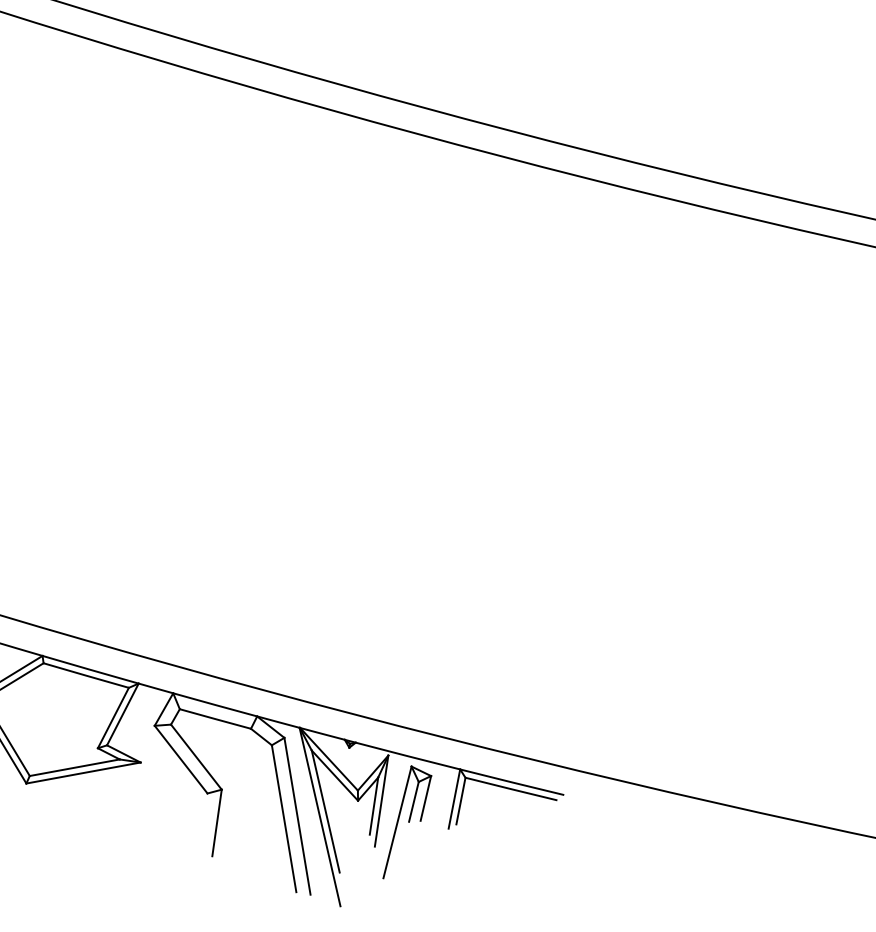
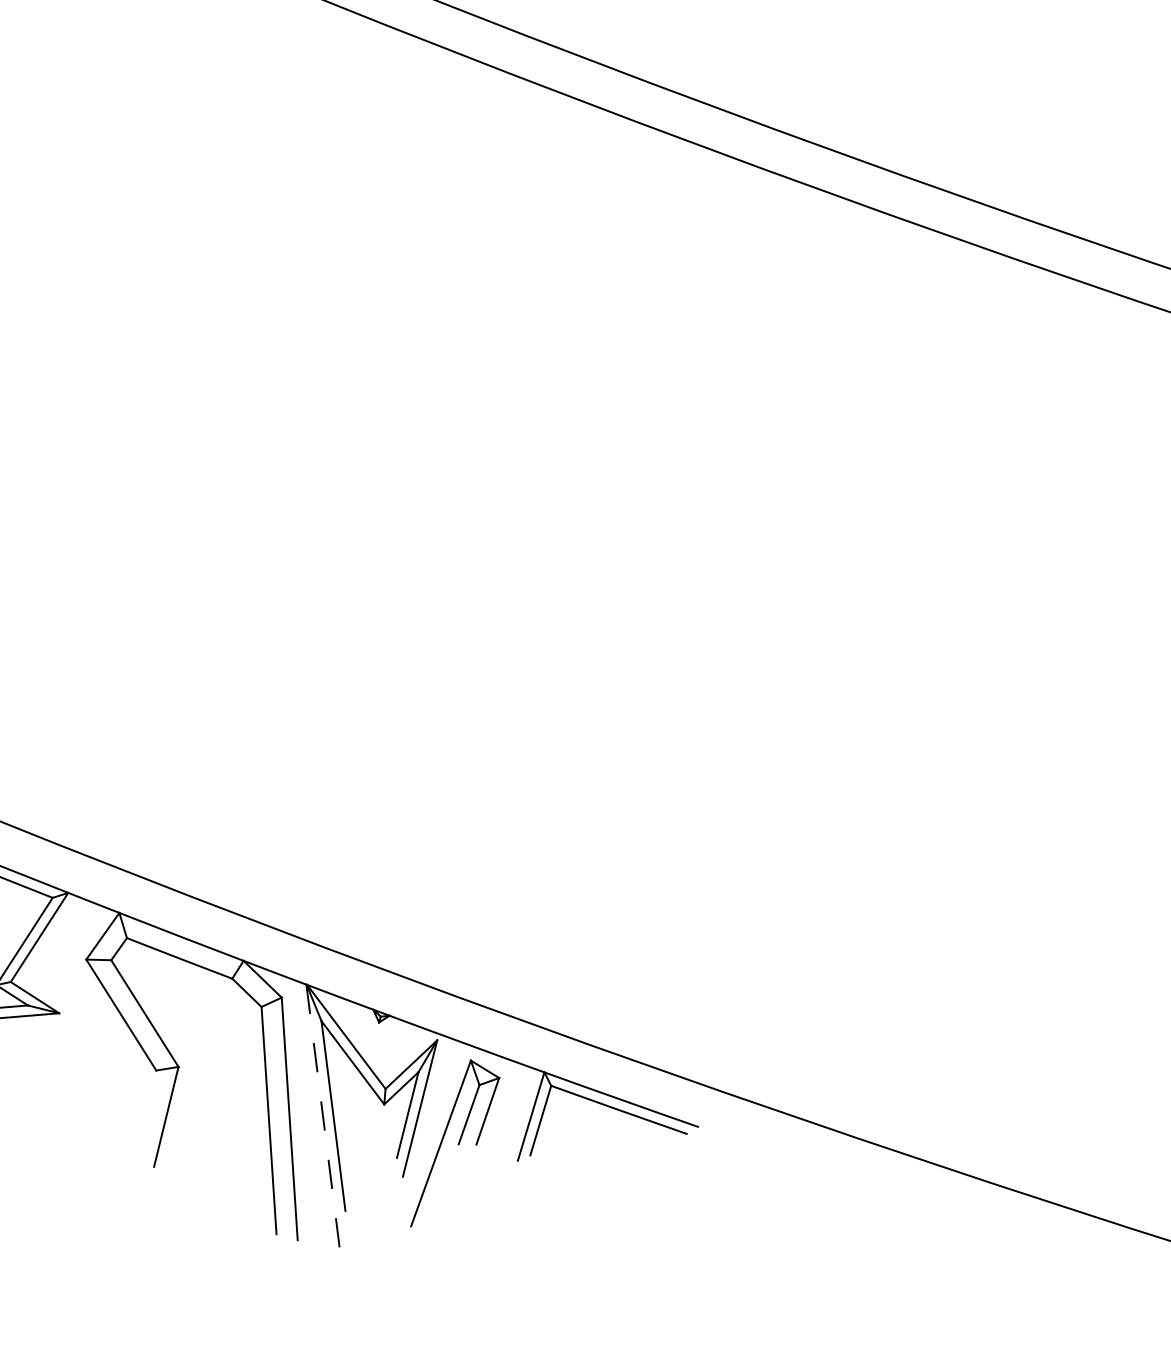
line: (320, 817) -> (324, 1124), solid -> dashed

